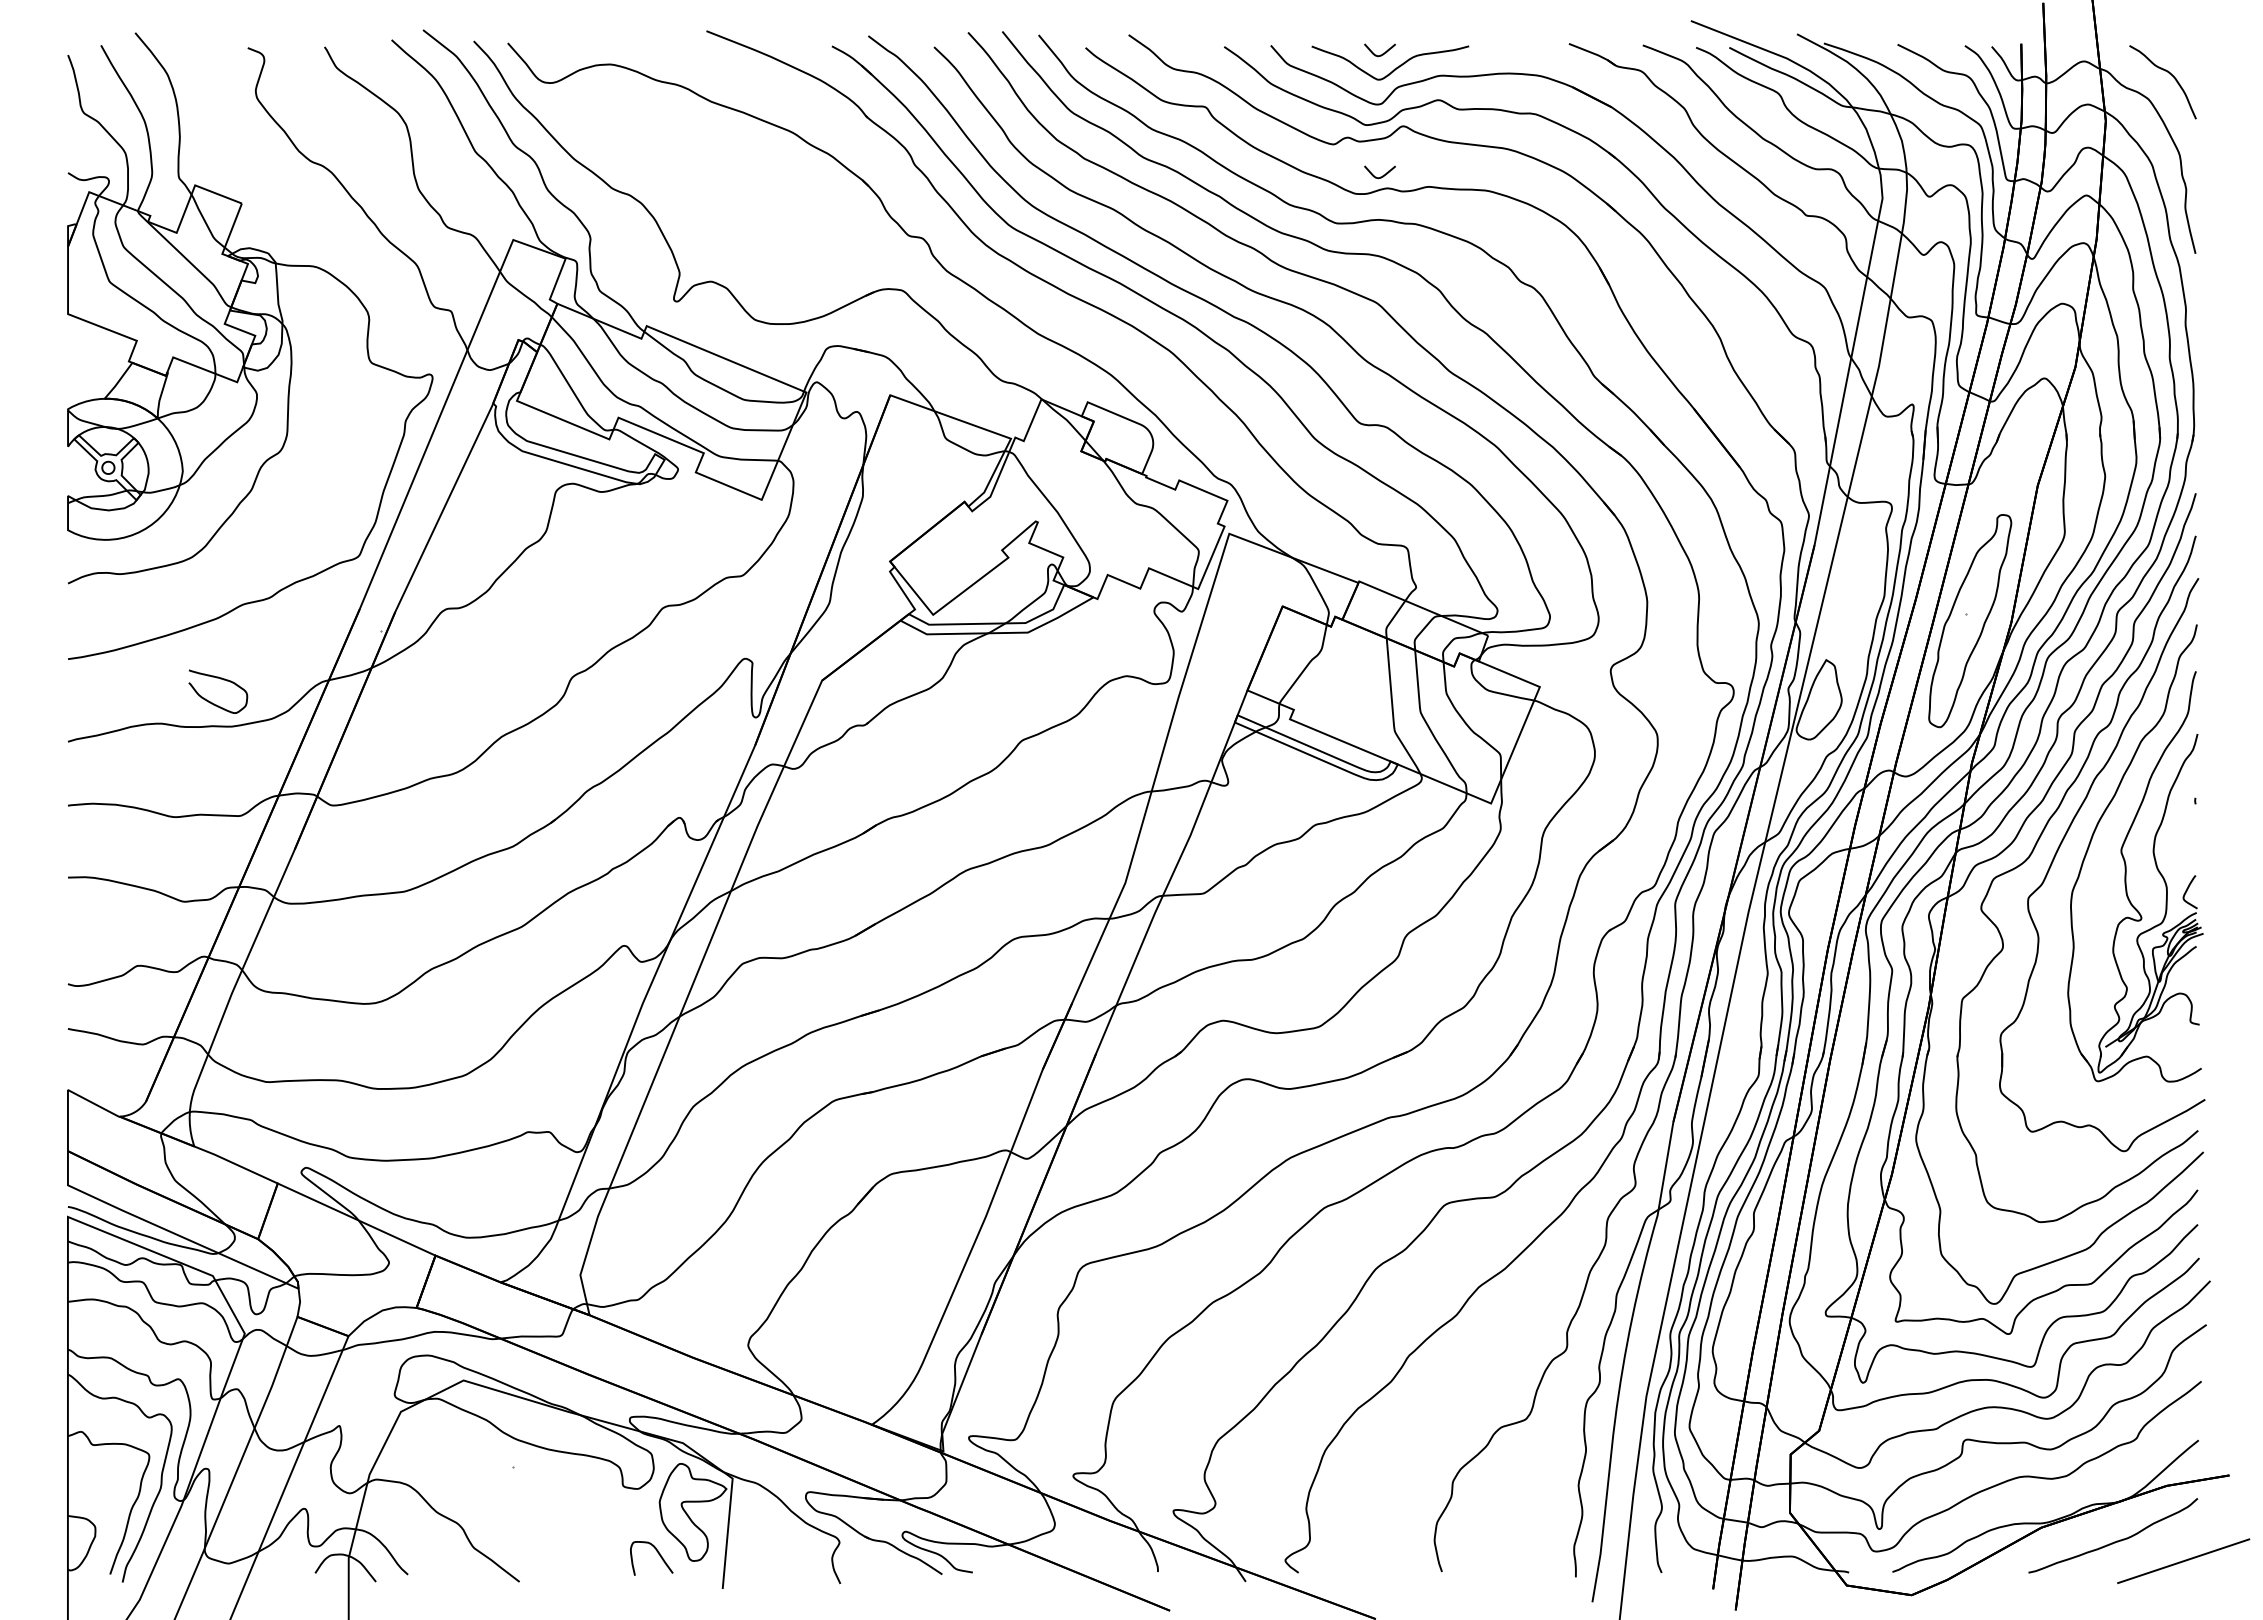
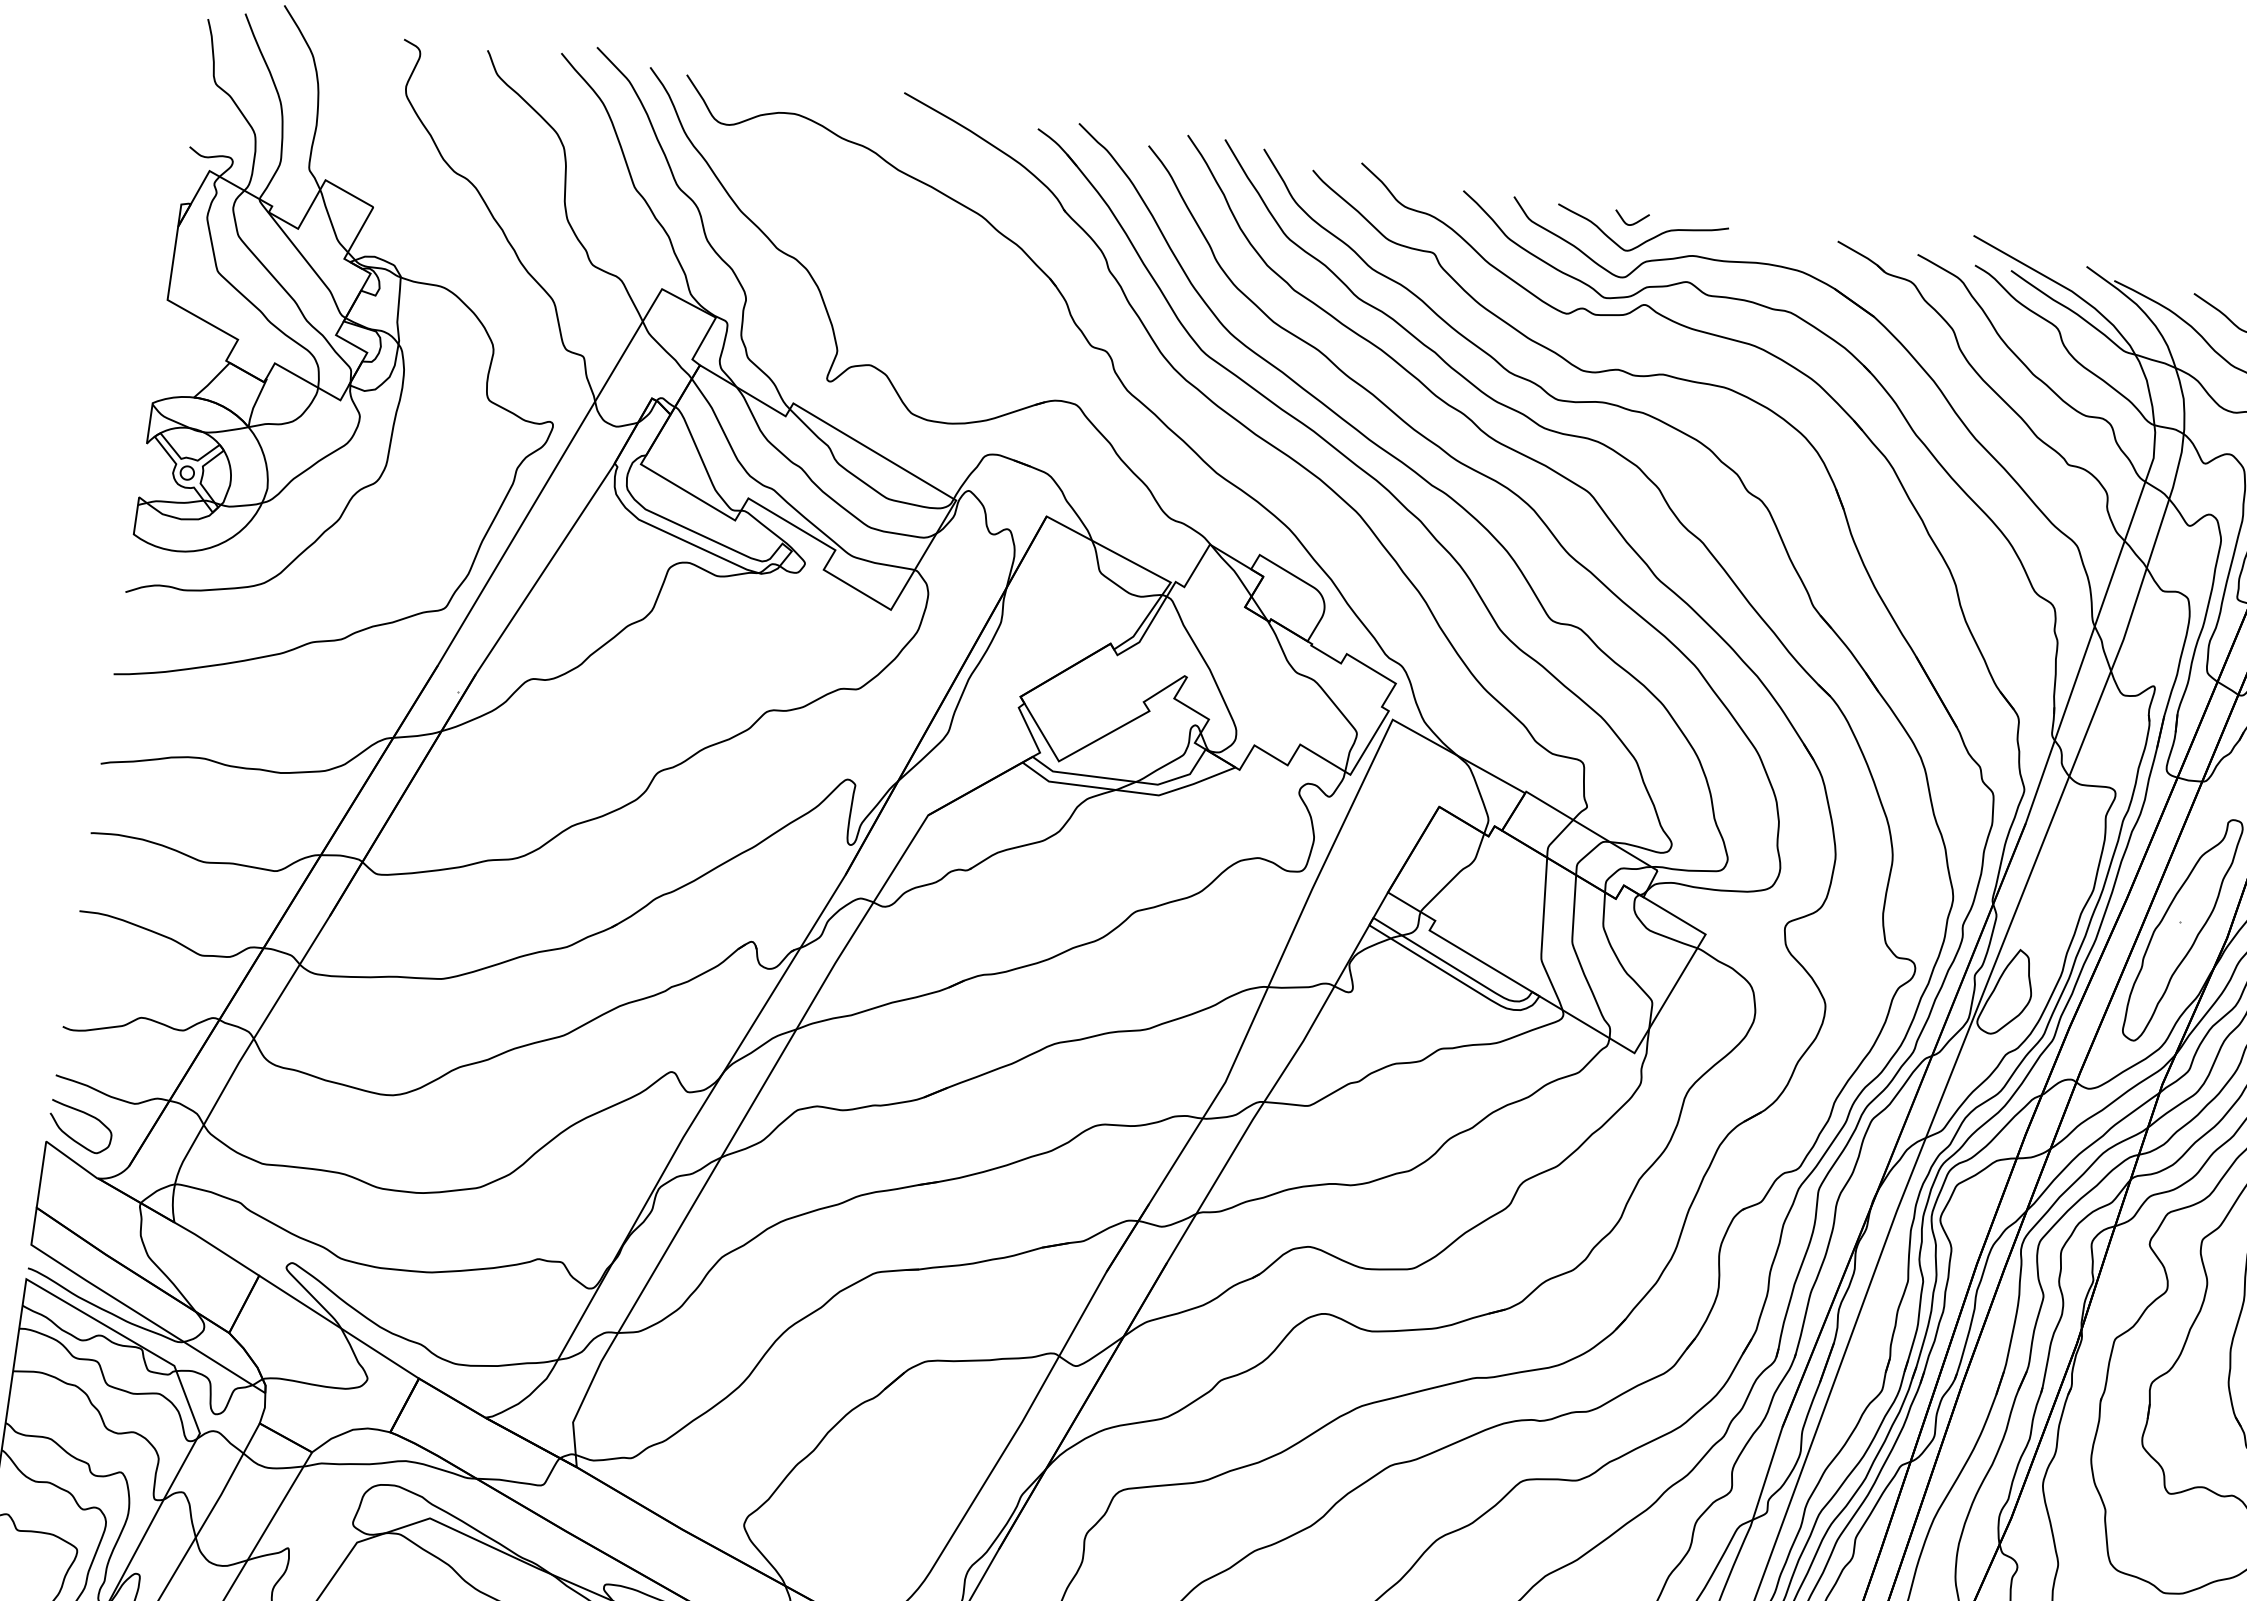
curve: (1380, 176) -> (1612, 355), removed
curve: (223, 680) -> (88, 1115), moved

